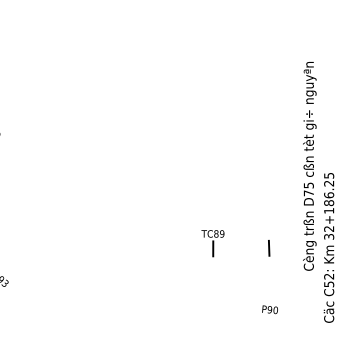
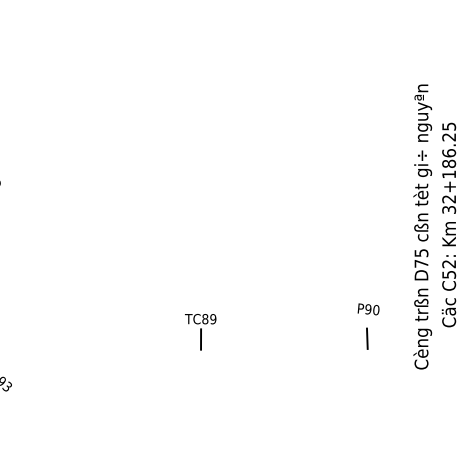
part: (212, 243) -> (200, 332), moved
text: (328, 247) -> (448, 224), moved
text: (269, 309) -> (367, 309), moved

